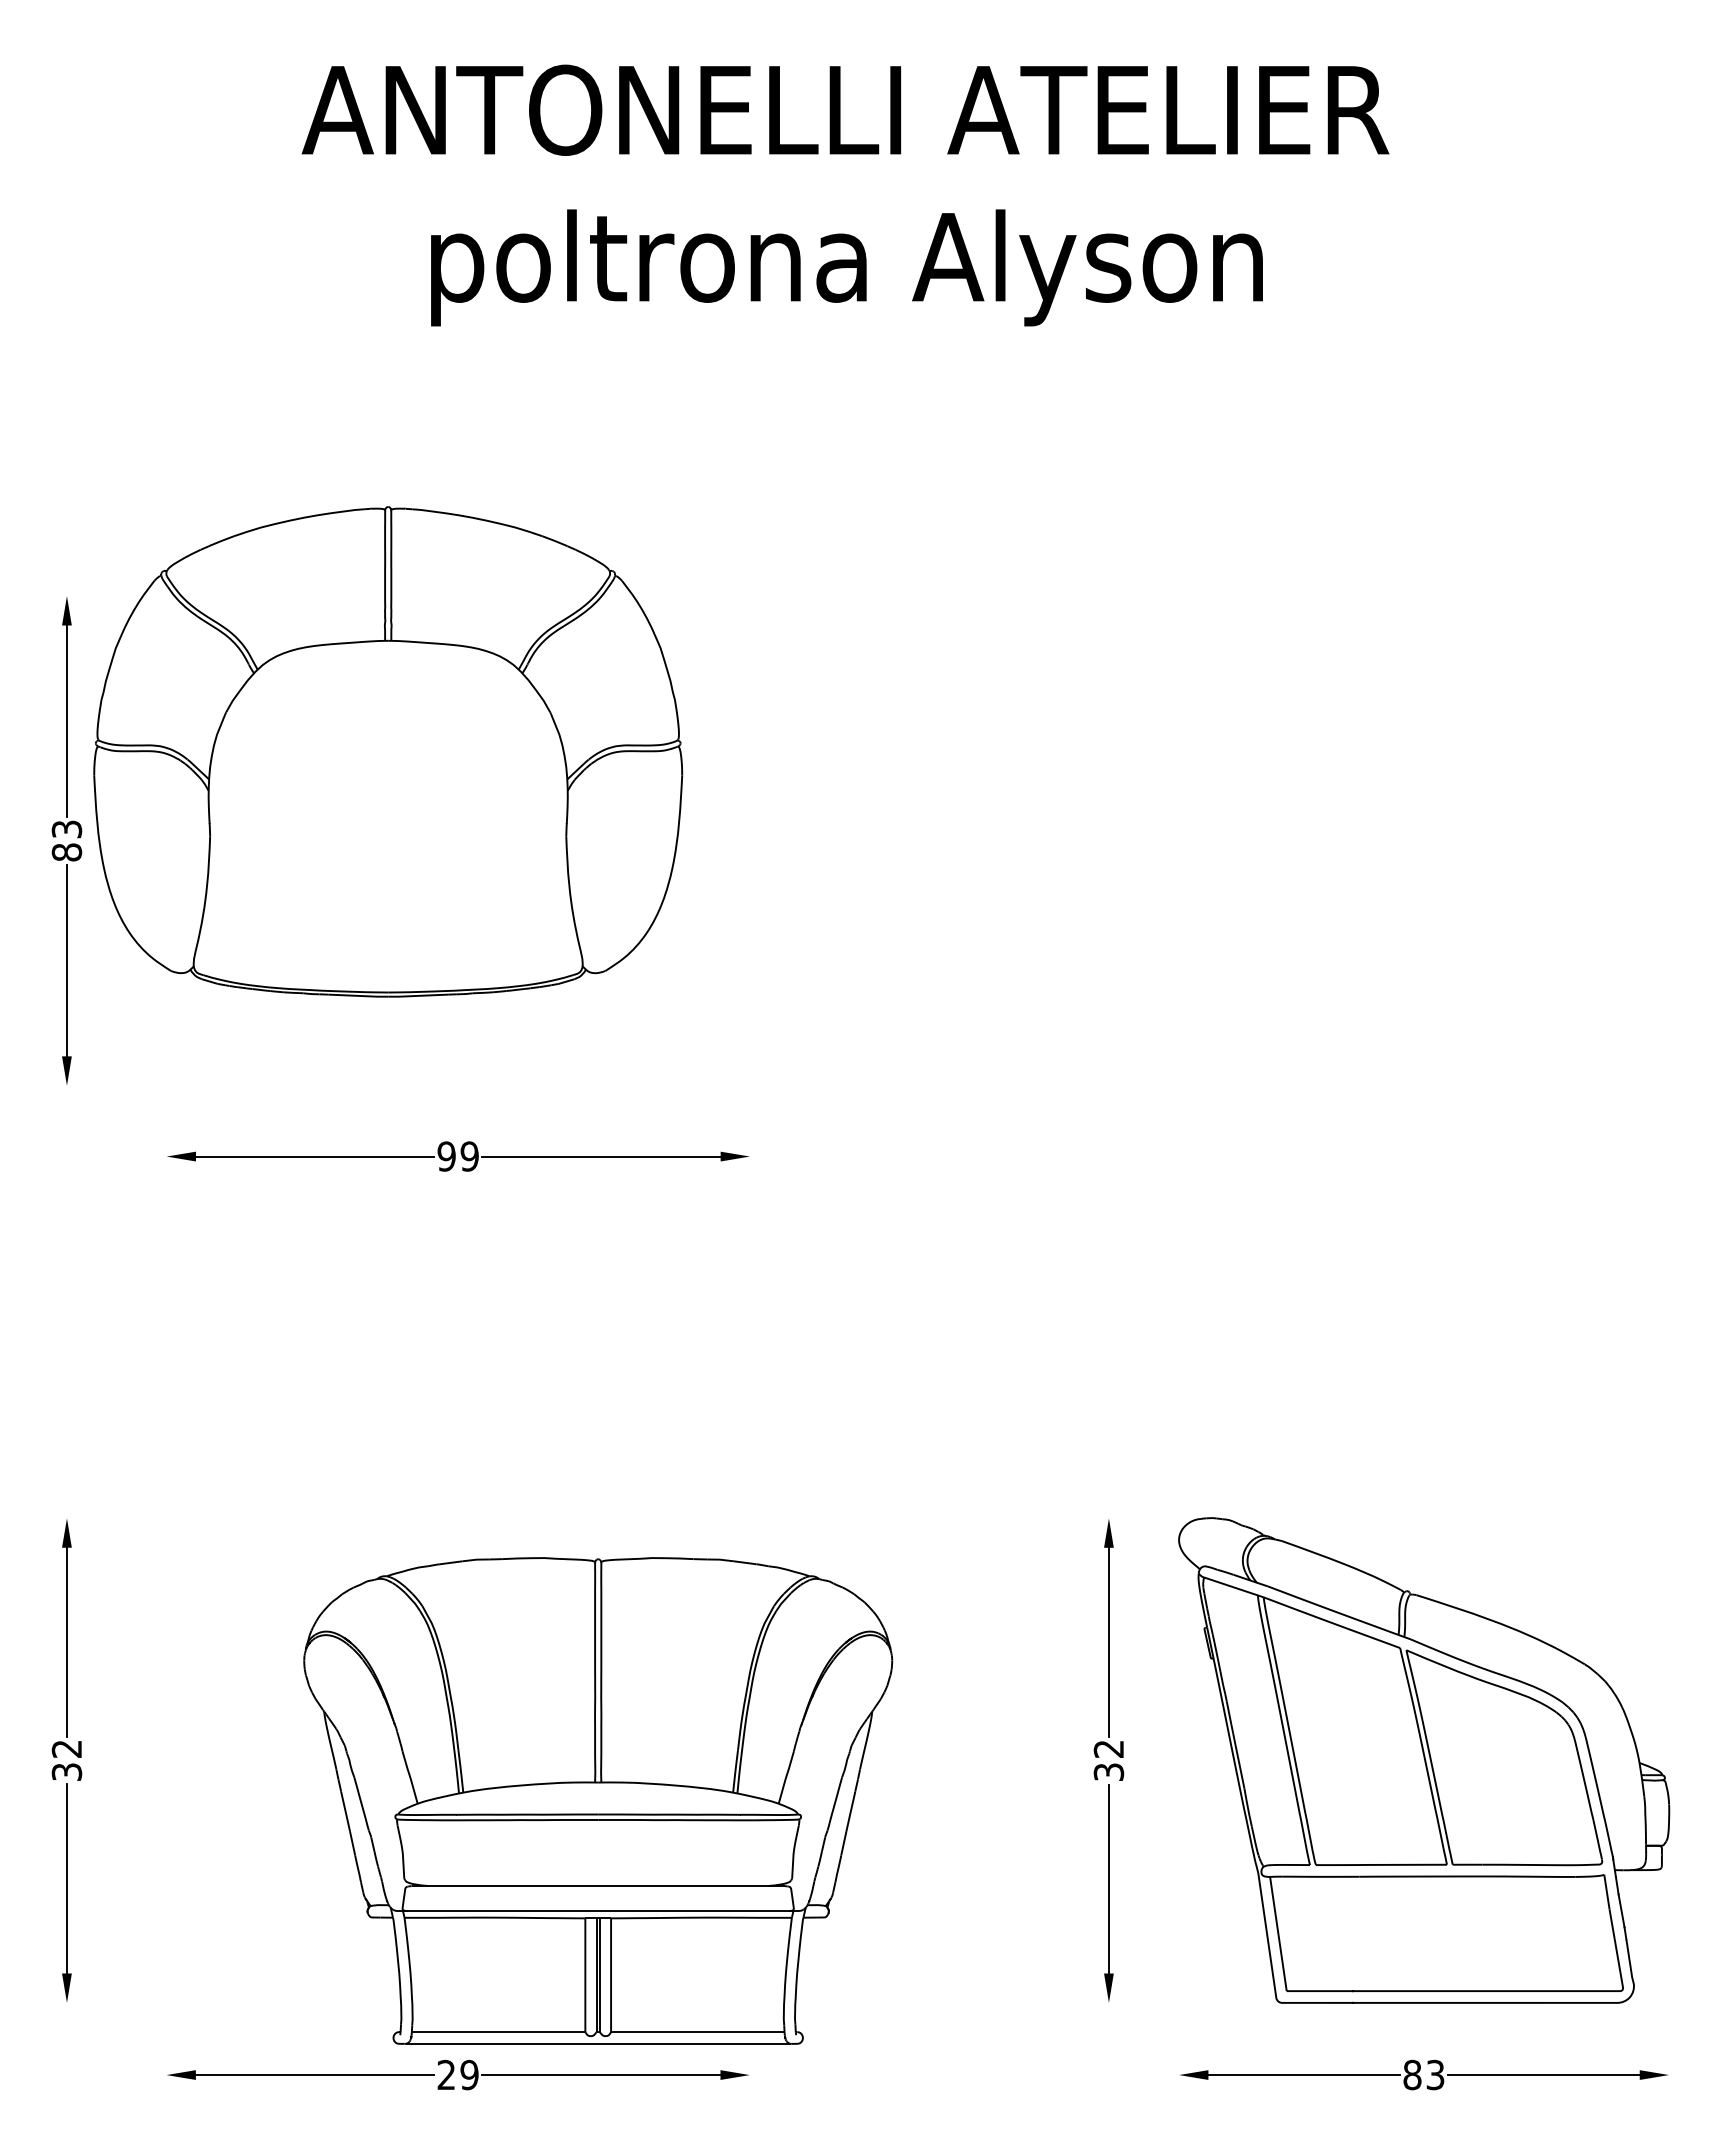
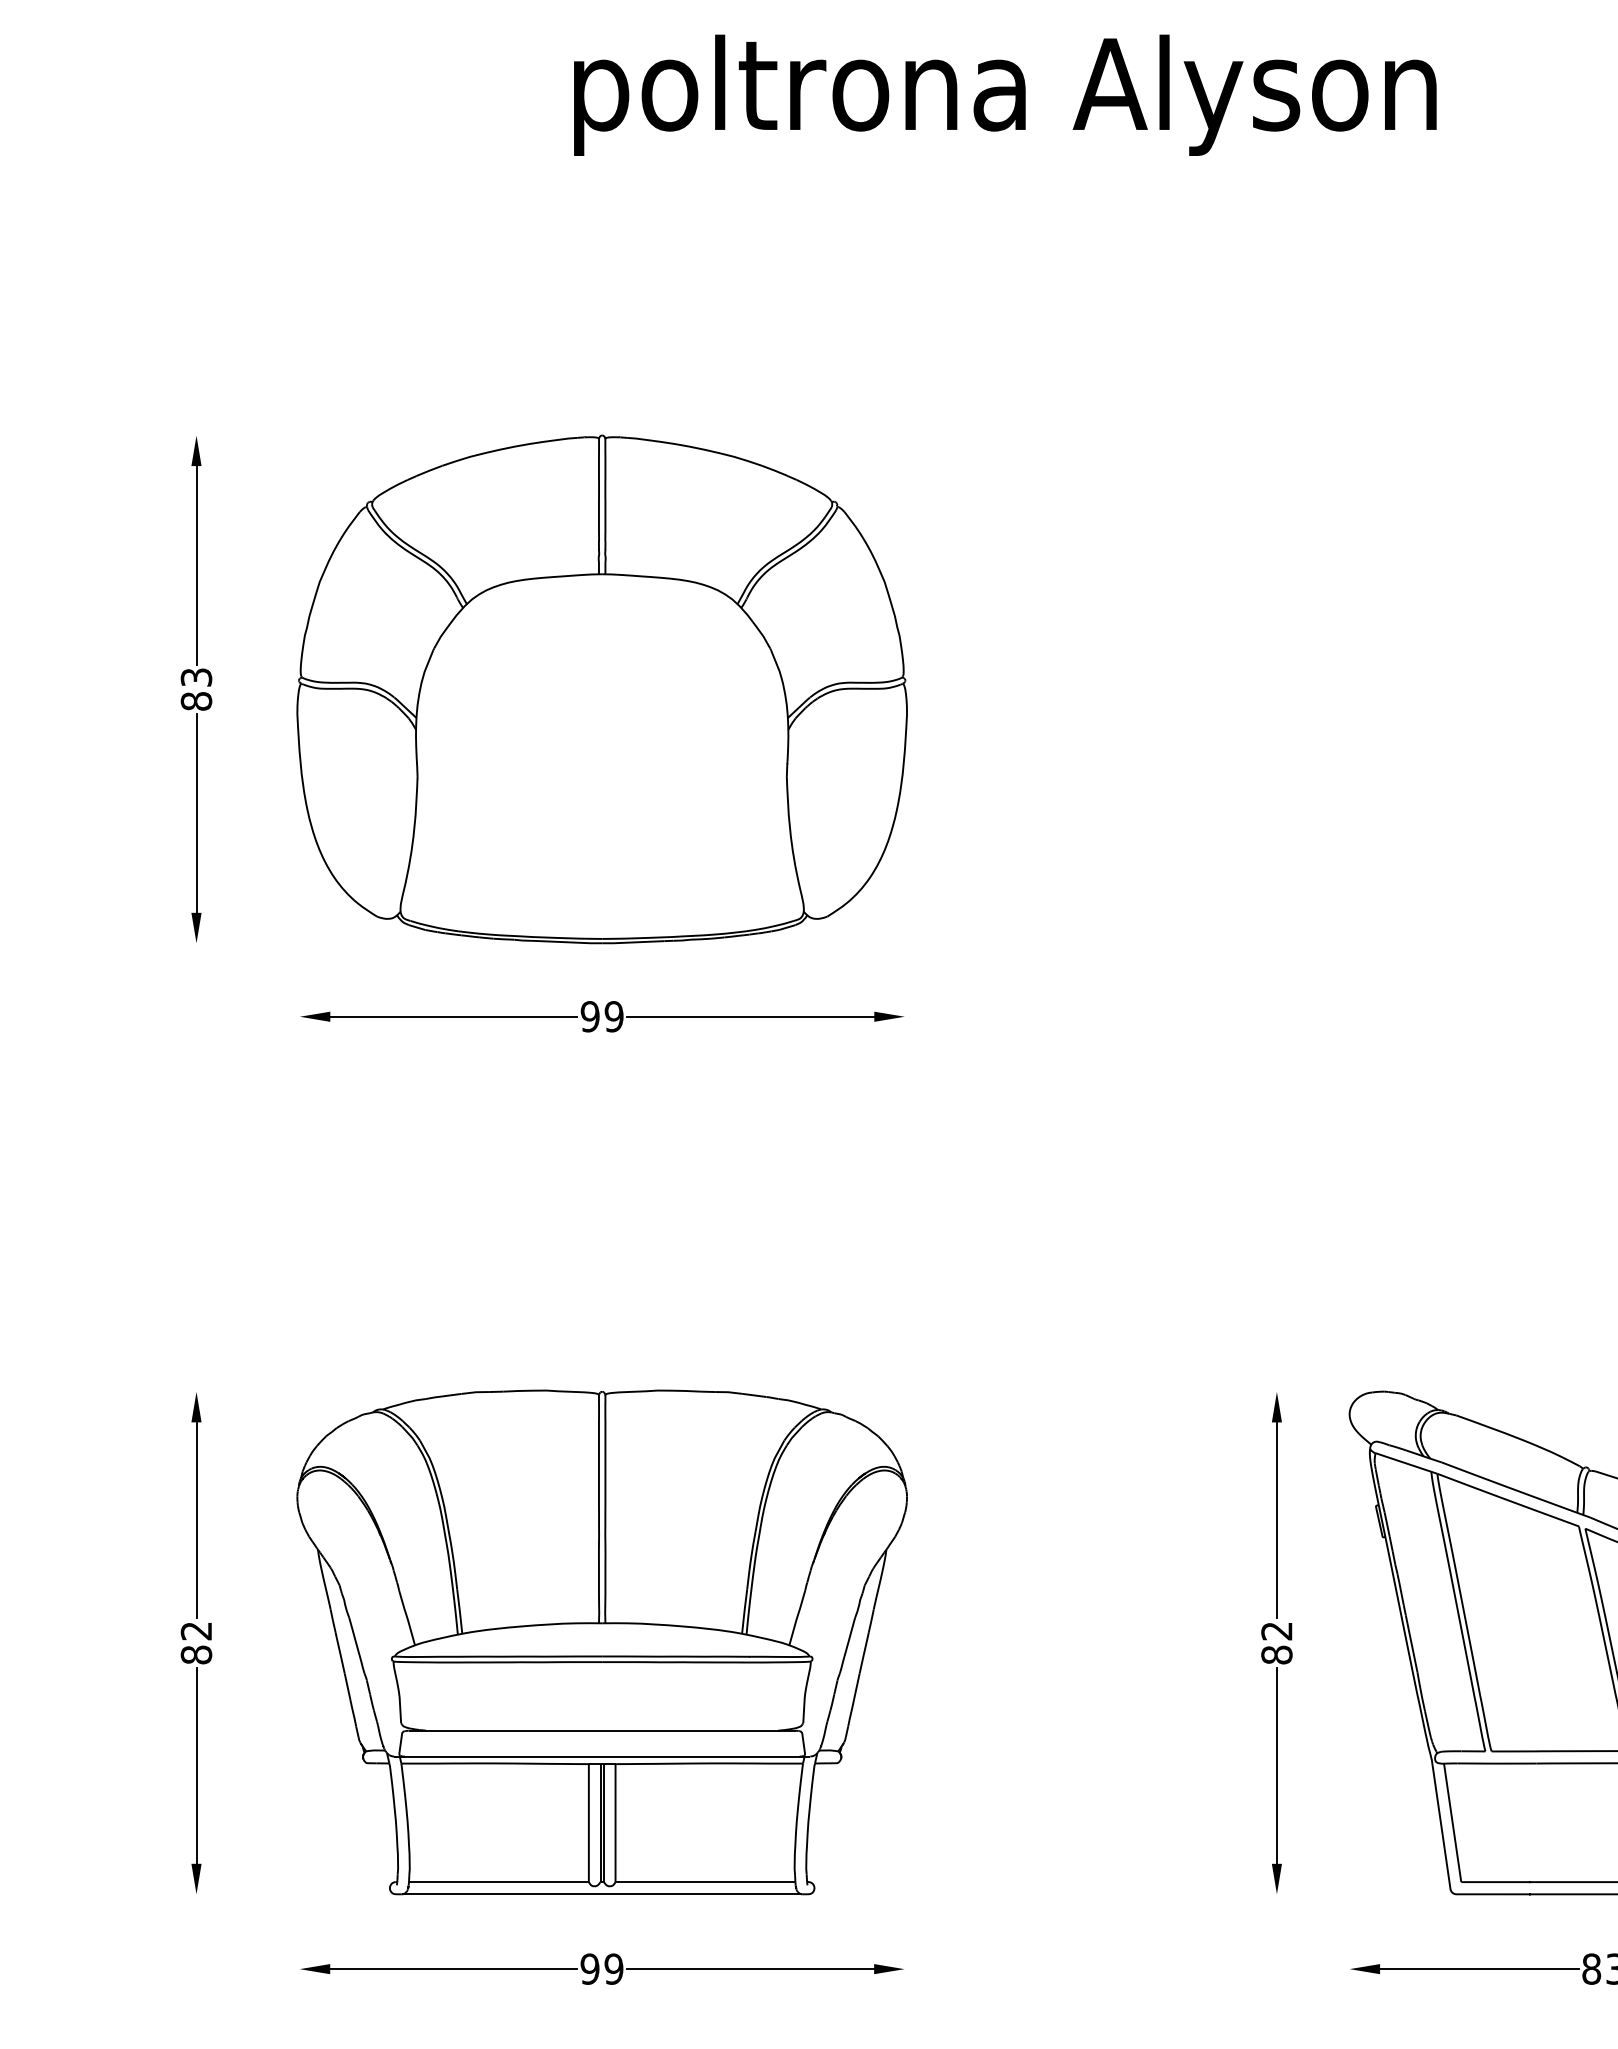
part: (388, 751) -> (602, 689), moved
text: (66, 1772) -> (196, 1655), 32 -> 82
text: (1108, 1772) -> (1276, 1655), 32 -> 82
part: (598, 1800) -> (602, 1641), moved
text: (446, 2075) -> (590, 1969), 29 -> 99

